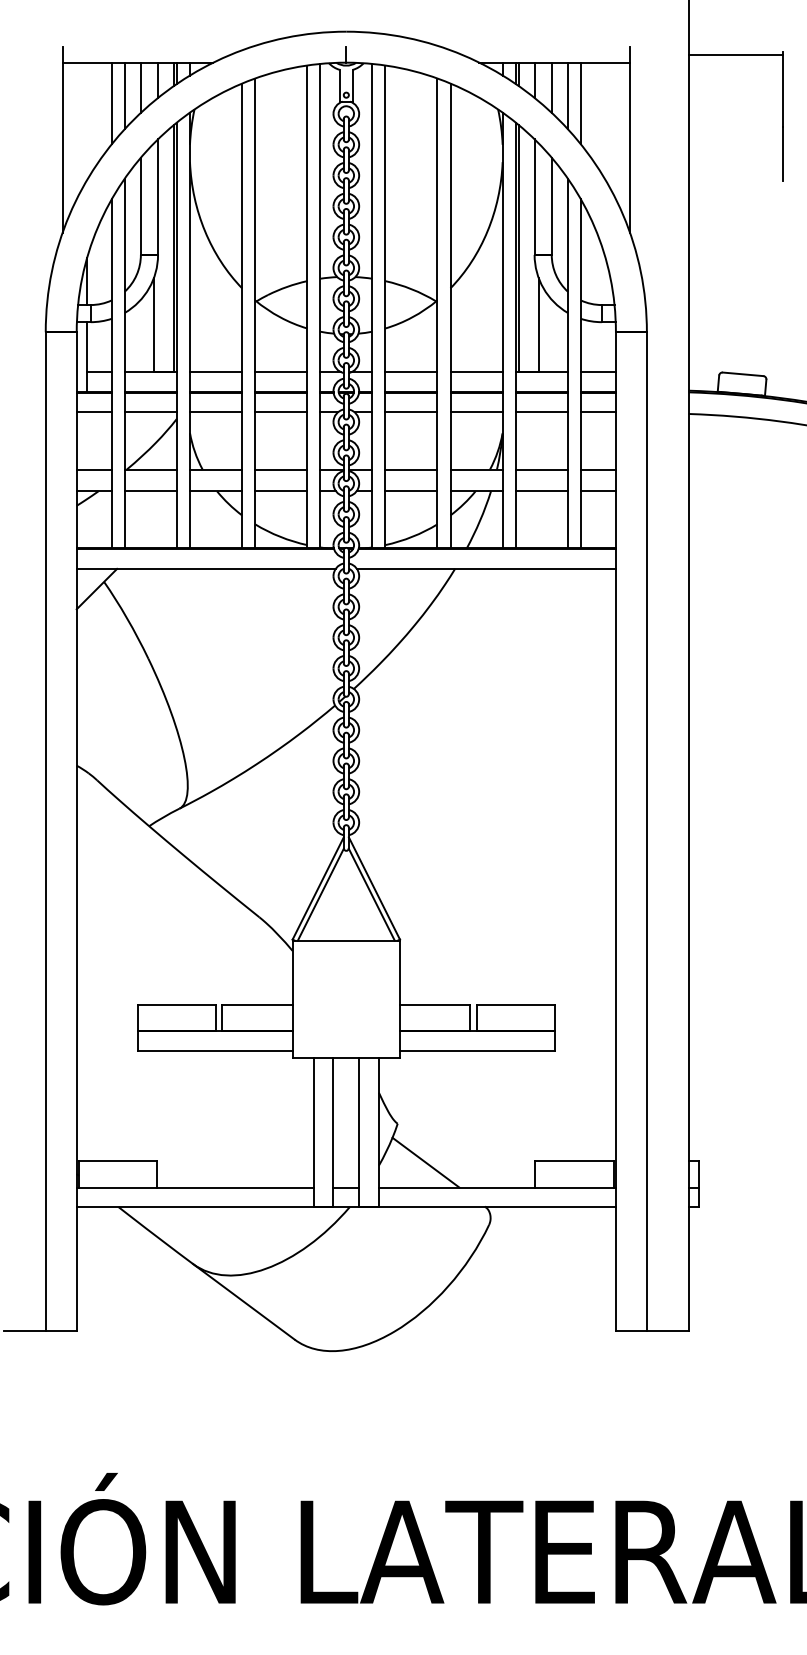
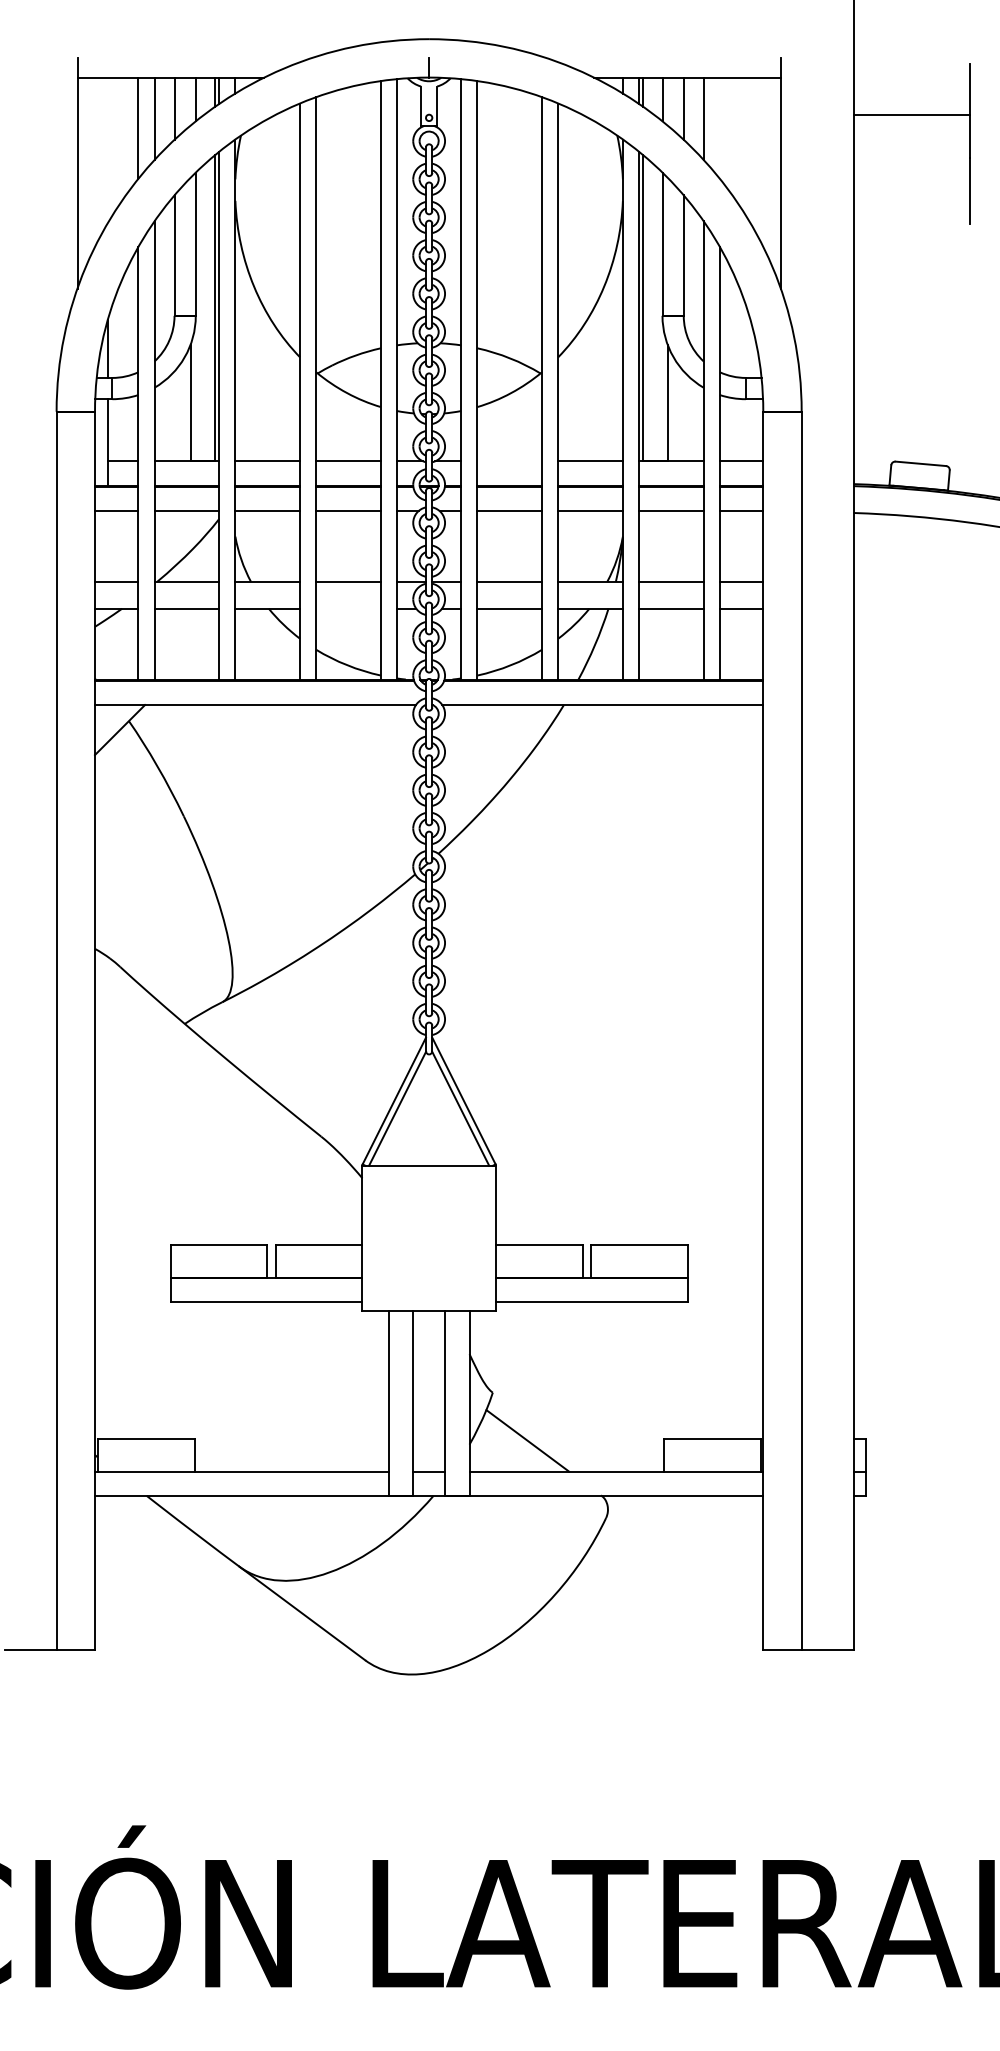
line: (735, 55) -> (911, 115), moved
line: (580, 103) -> (719, 128), removed
line: (411, 372) -> (509, 461), removed
line: (281, 491) -> (348, 609), removed

